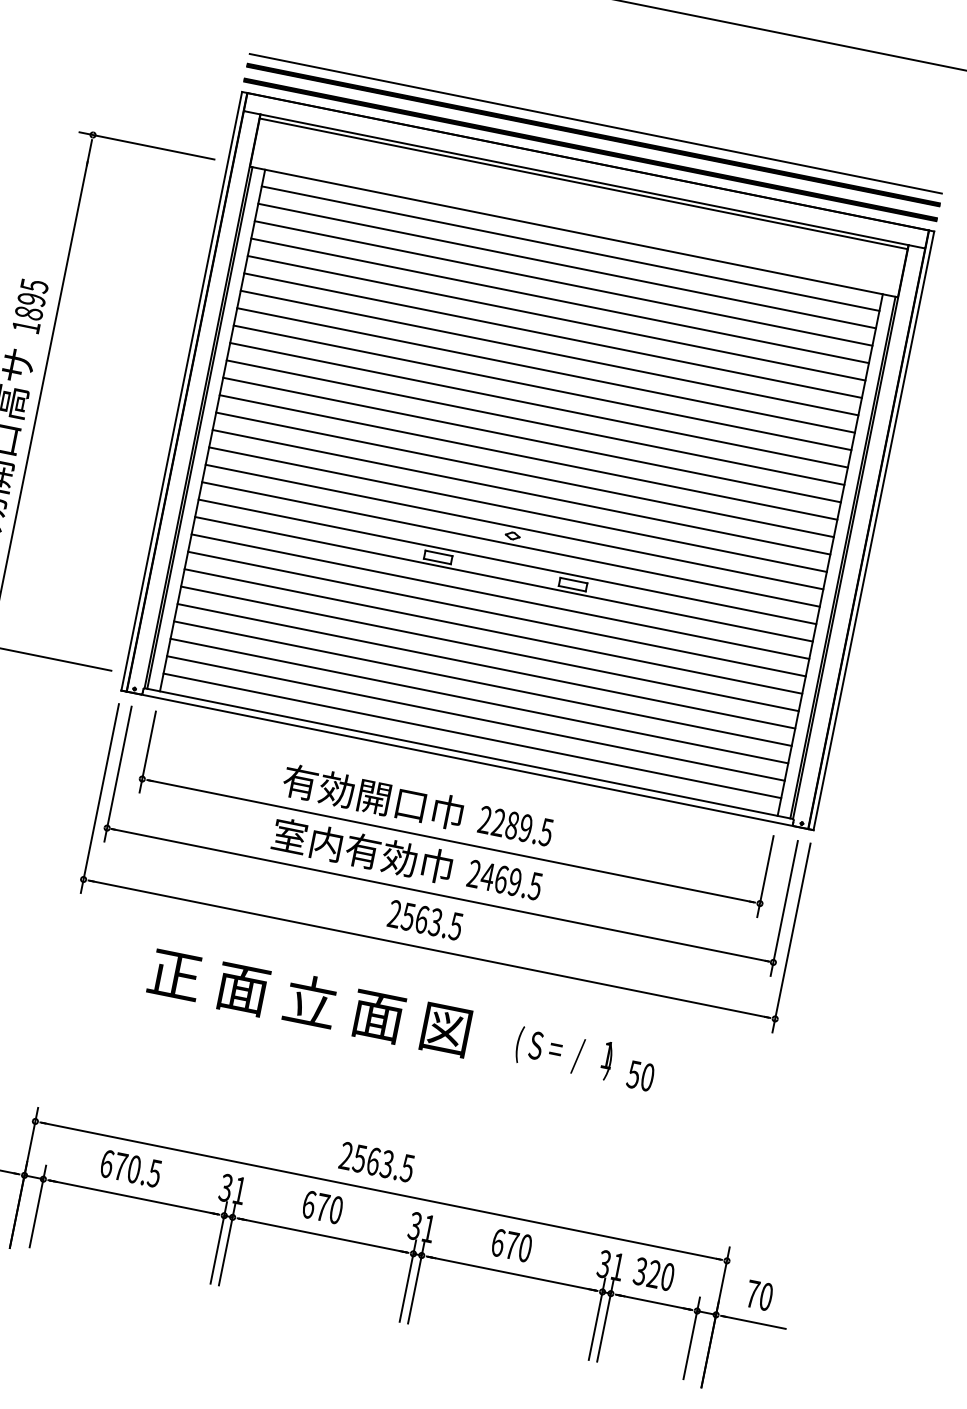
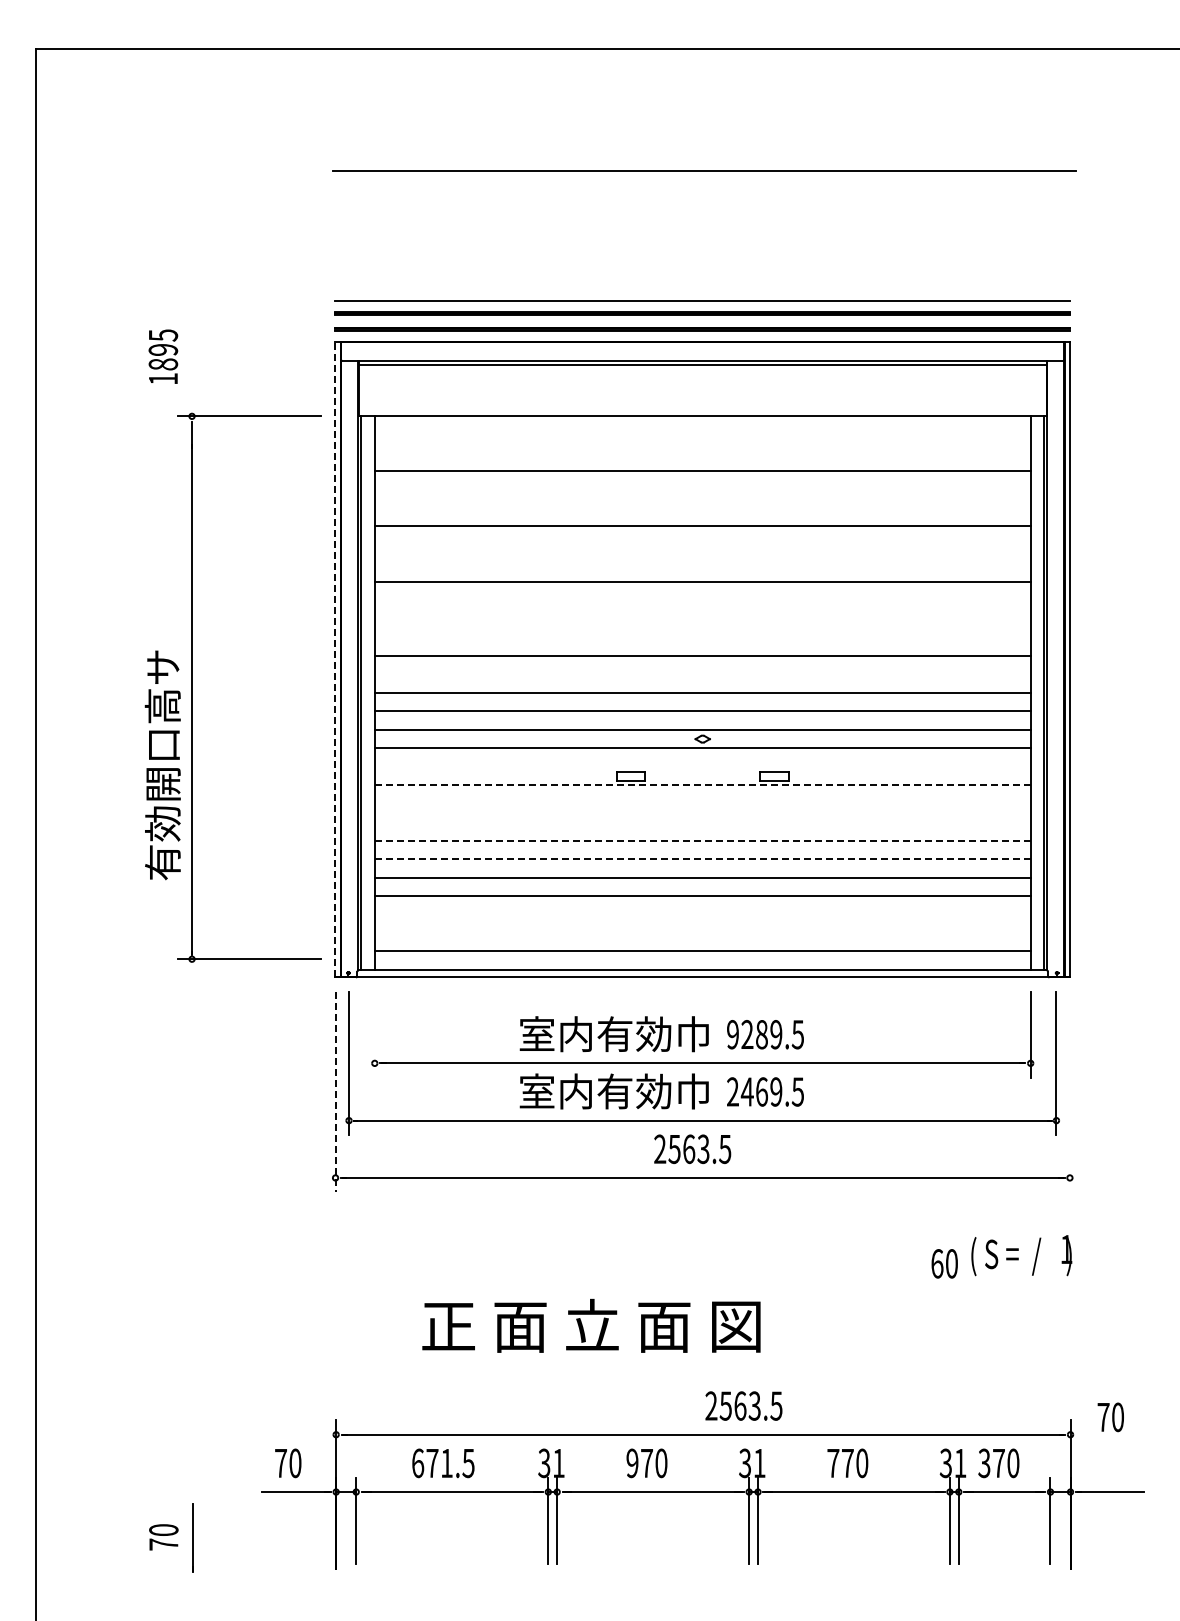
line: (570, 249) -> (702, 434), removed
line: (566, 265) -> (702, 452), removed
line: (559, 300) -> (702, 489), removed
text: (30, 305) -> (163, 356), moved
line: (556, 317) -> (702, 507), removed
line: (549, 352) -> (702, 544), removed
line: (545, 370) -> (702, 563), removed
line: (181, 391) -> (335, 659), solid -> dashed
line: (538, 405) -> (702, 600), removed
line: (535, 422) -> (702, 618), removed
line: (531, 440) -> (702, 637), removed
line: (524, 475) -> (702, 674), removed
line: (507, 561) -> (702, 766), removed
line: (503, 579) -> (702, 785), solid -> dashed
line: (500, 596) -> (702, 803), removed
line: (496, 614) -> (702, 822), removed
line: (493, 631) -> (702, 840), solid -> dashed
line: (489, 649) -> (702, 859), solid -> dashed
line: (479, 701) -> (702, 914), removed
line: (475, 718) -> (702, 932), removed
line: (147, 751) -> (374, 1034), removed
text: (355, 793) -> (595, 1034), 有効開口巾 -> 室内有効巾
line: (99, 799) -> (335, 1092), solid -> dashed
text: (484, 819) -> (732, 1034), 2289.5 -> 9289.5
line: (791, 937) -> (1069, 1091), removed
text: (309, 1001) -> (591, 1325), moved
text: (564, 1052) -> (1021, 1255), moved
text: (634, 1074) -> (937, 1263), 50 -> 60
text: (376, 1161) -> (743, 1405), moved
text: (133, 1169) -> (446, 1463), 670.5 -> 671.5
text: (309, 1204) -> (632, 1463), 670 -> 970
text: (498, 1242) -> (833, 1463), 670 -> 770
text: (653, 1273) -> (998, 1462), 320 -> 370
text: (759, 1295) -> (1110, 1417), moved

